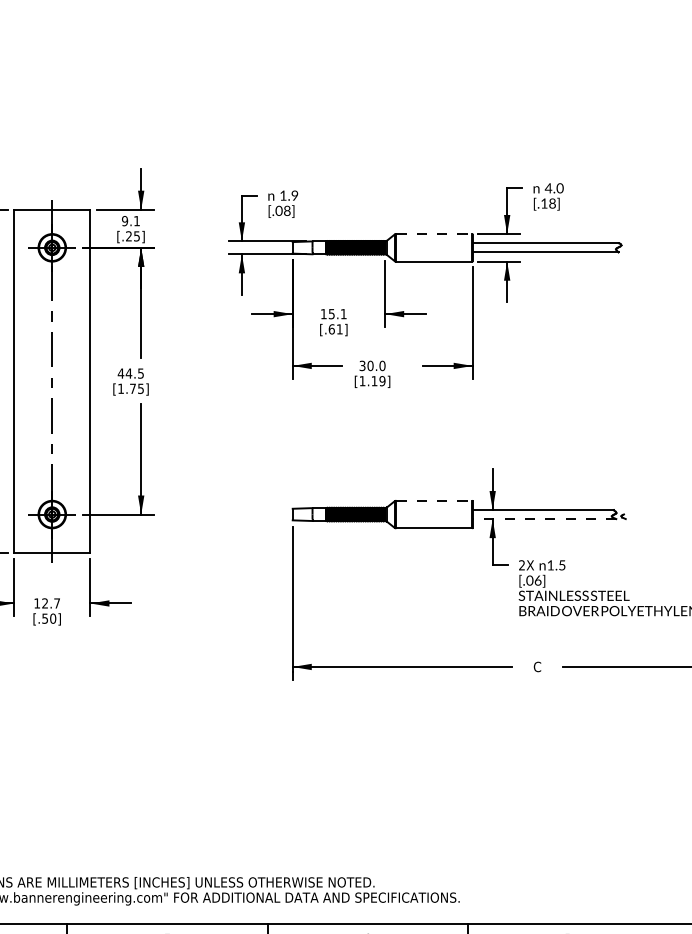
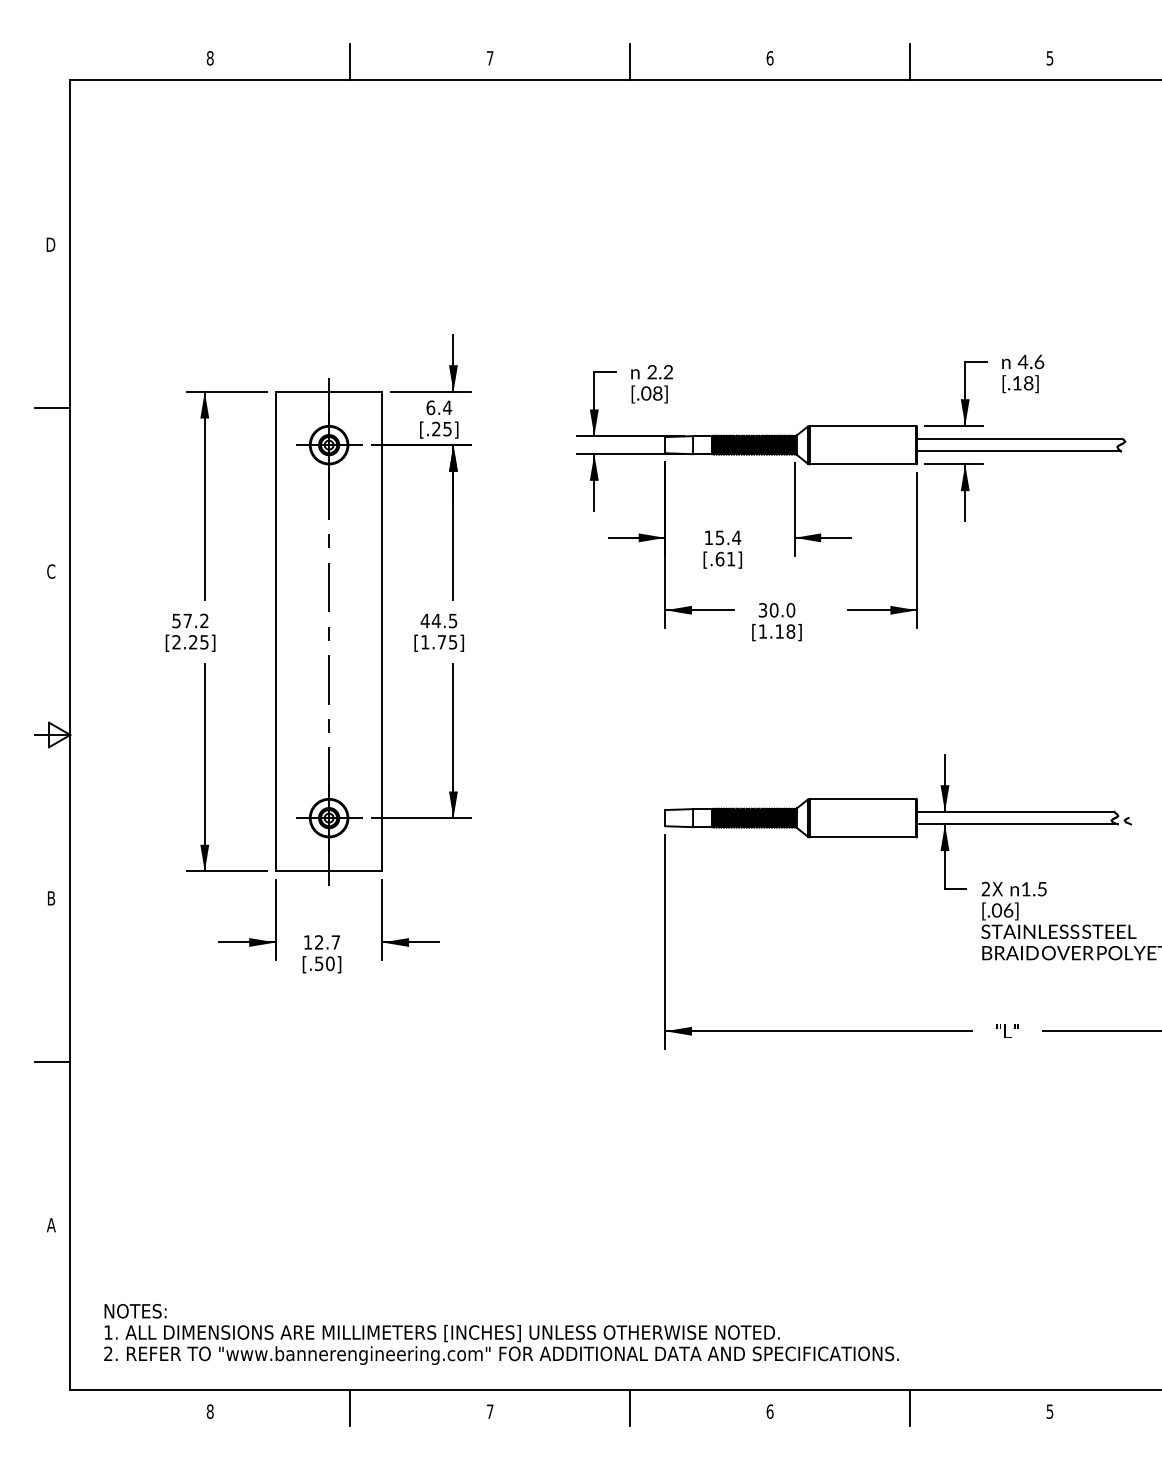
text: (560, 188) -> (1039, 361), 4.0 -> 4.6
text: (289, 195) -> (660, 372), 1.9 -> 2.2
text: (131, 220) -> (439, 407), 9.1 -> 6.4
line: (434, 233) -> (863, 425), dashed -> solid
text: (343, 313) -> (736, 537), 15.1 -> 15.4
text: (382, 381) -> (790, 631), [1.19] -> [1.18]
line: (434, 500) -> (863, 798), dashed -> solid
line: (543, 519) -> (1016, 824), dashed -> solid
text: (537, 667) -> (1007, 1031), C -> "L"

